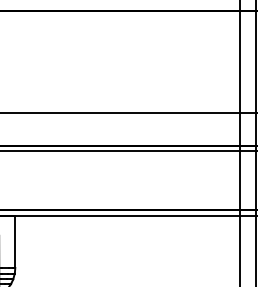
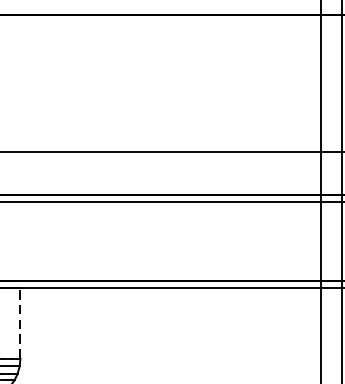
line: (15, 241) -> (20, 323), solid -> dashed

